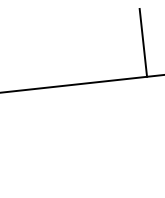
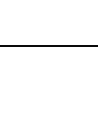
line: (143, 42) -> (84, 26), removed

